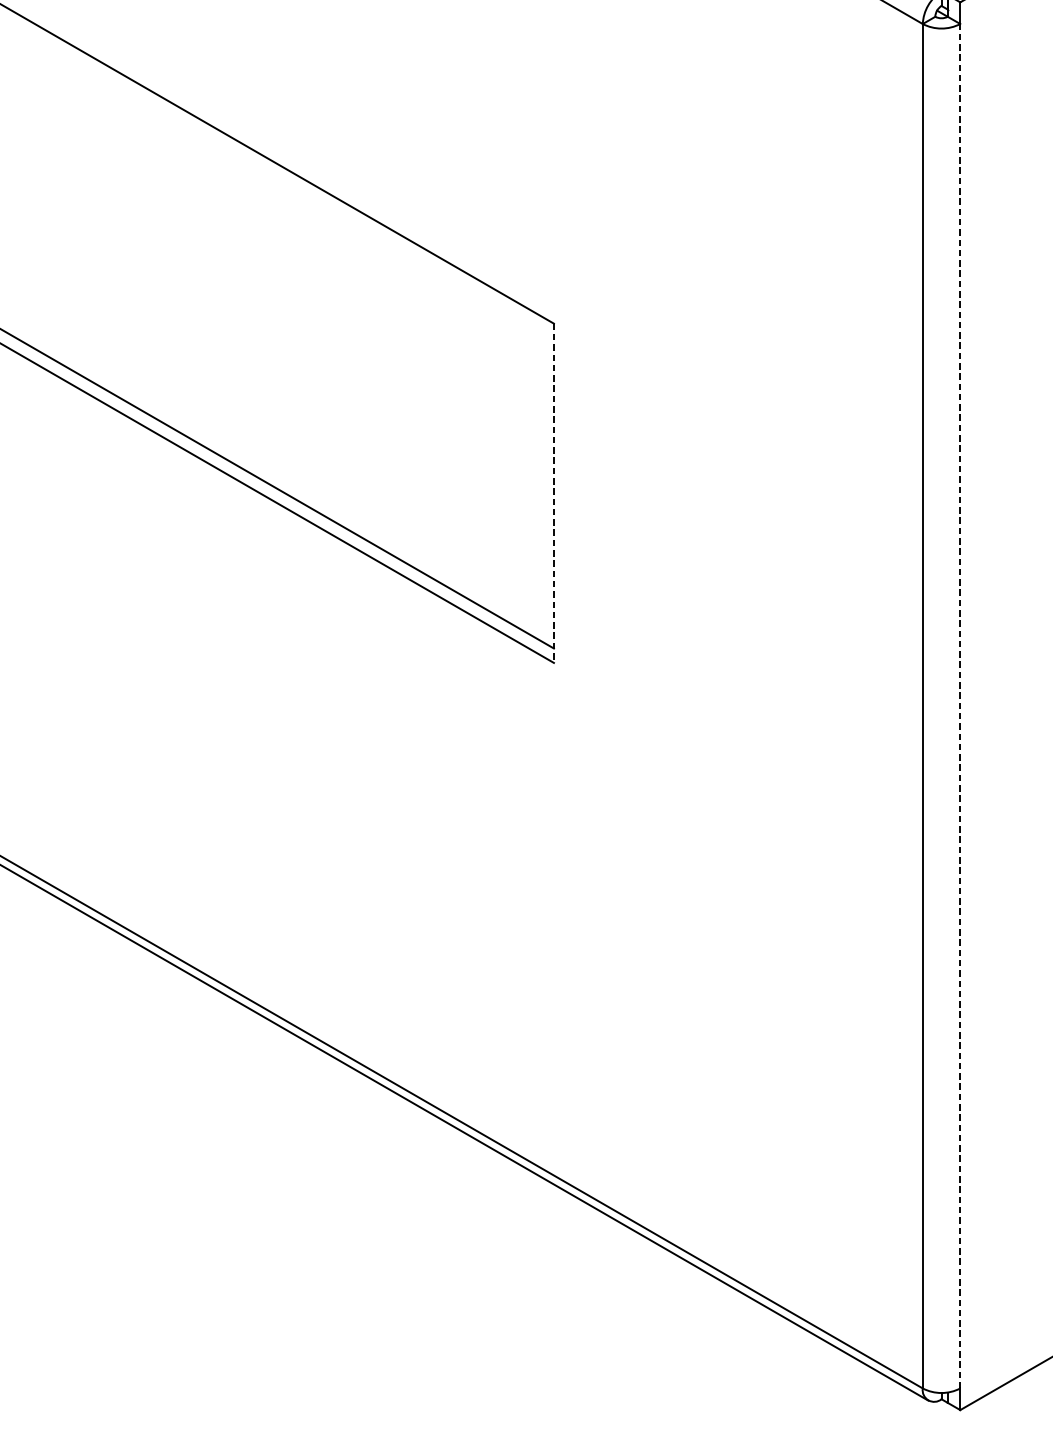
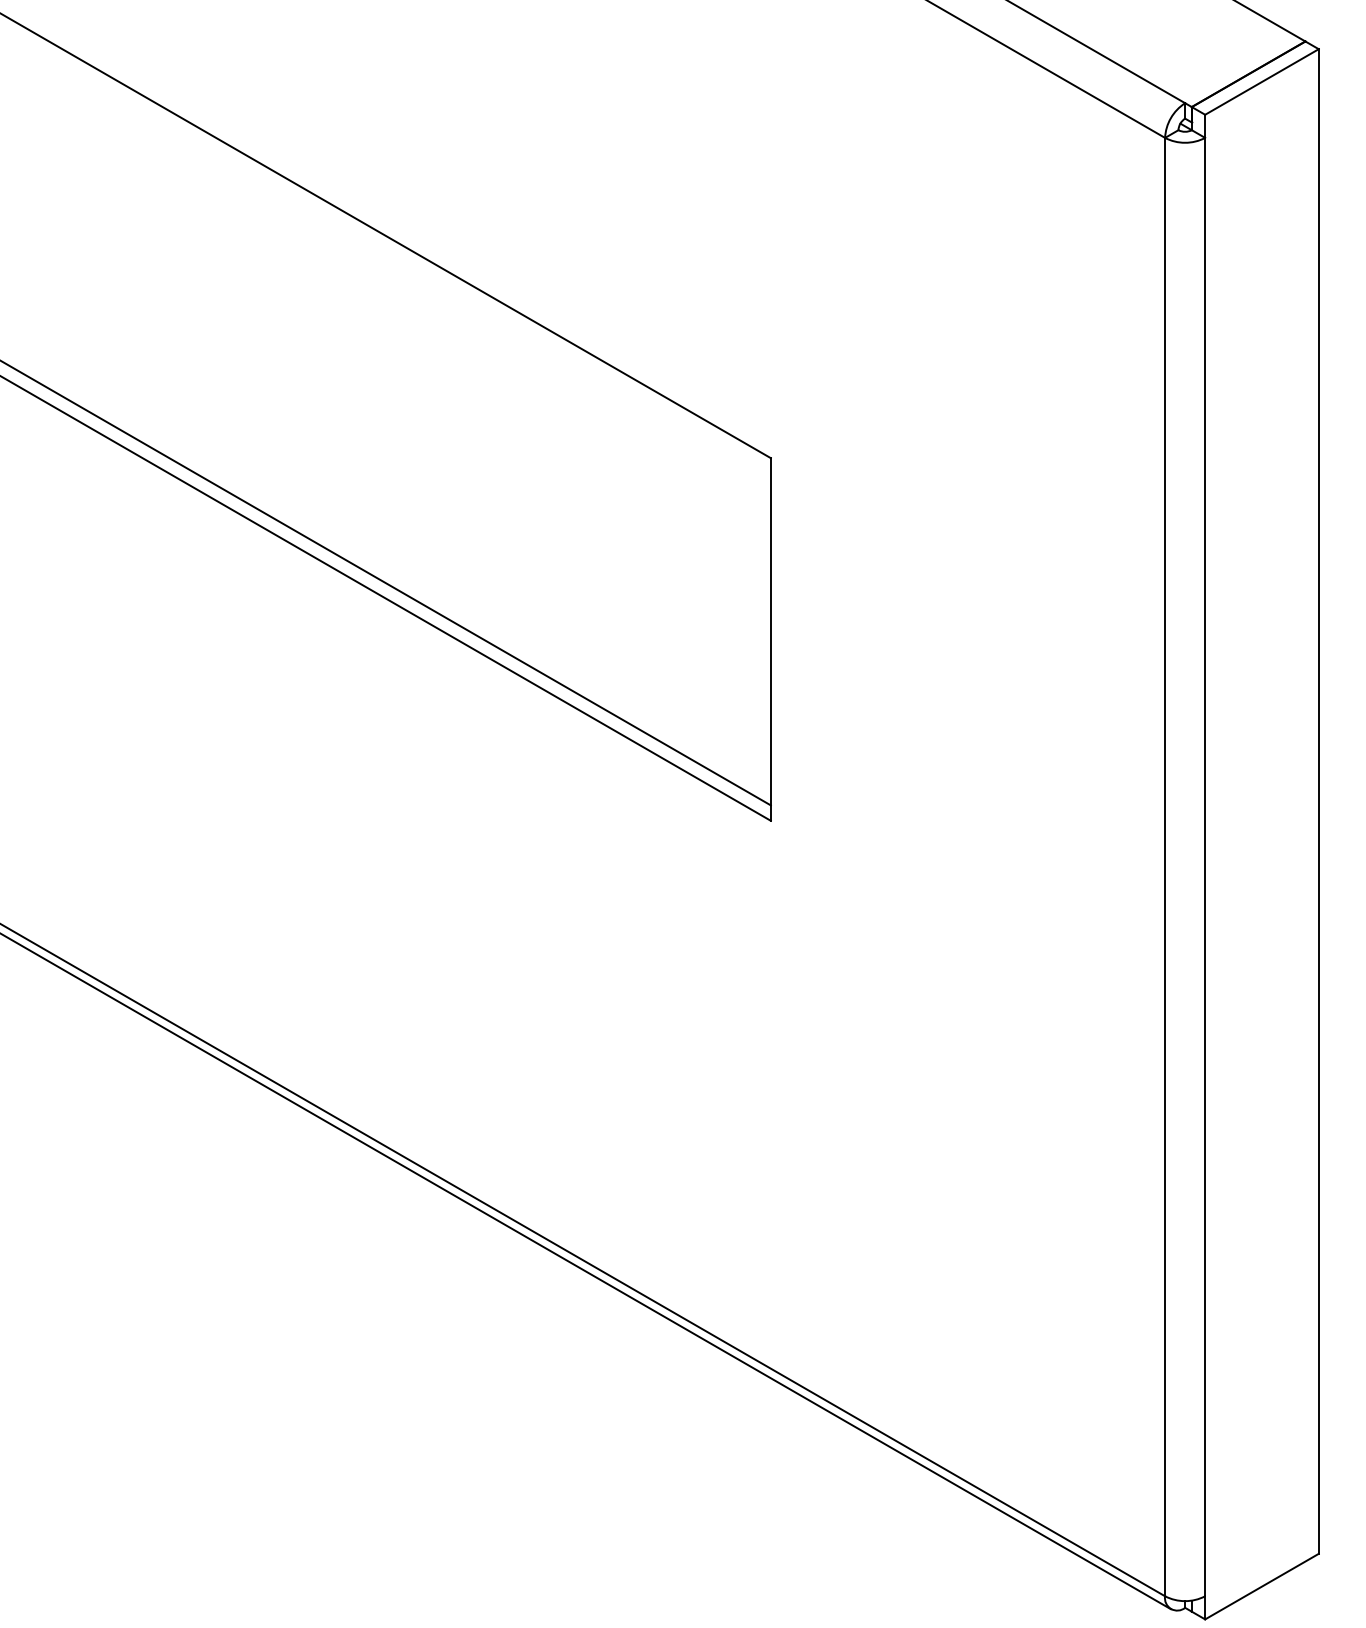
line: (553, 494) -> (770, 640), dashed -> solid
line: (960, 705) -> (1205, 866), dashed -> solid

